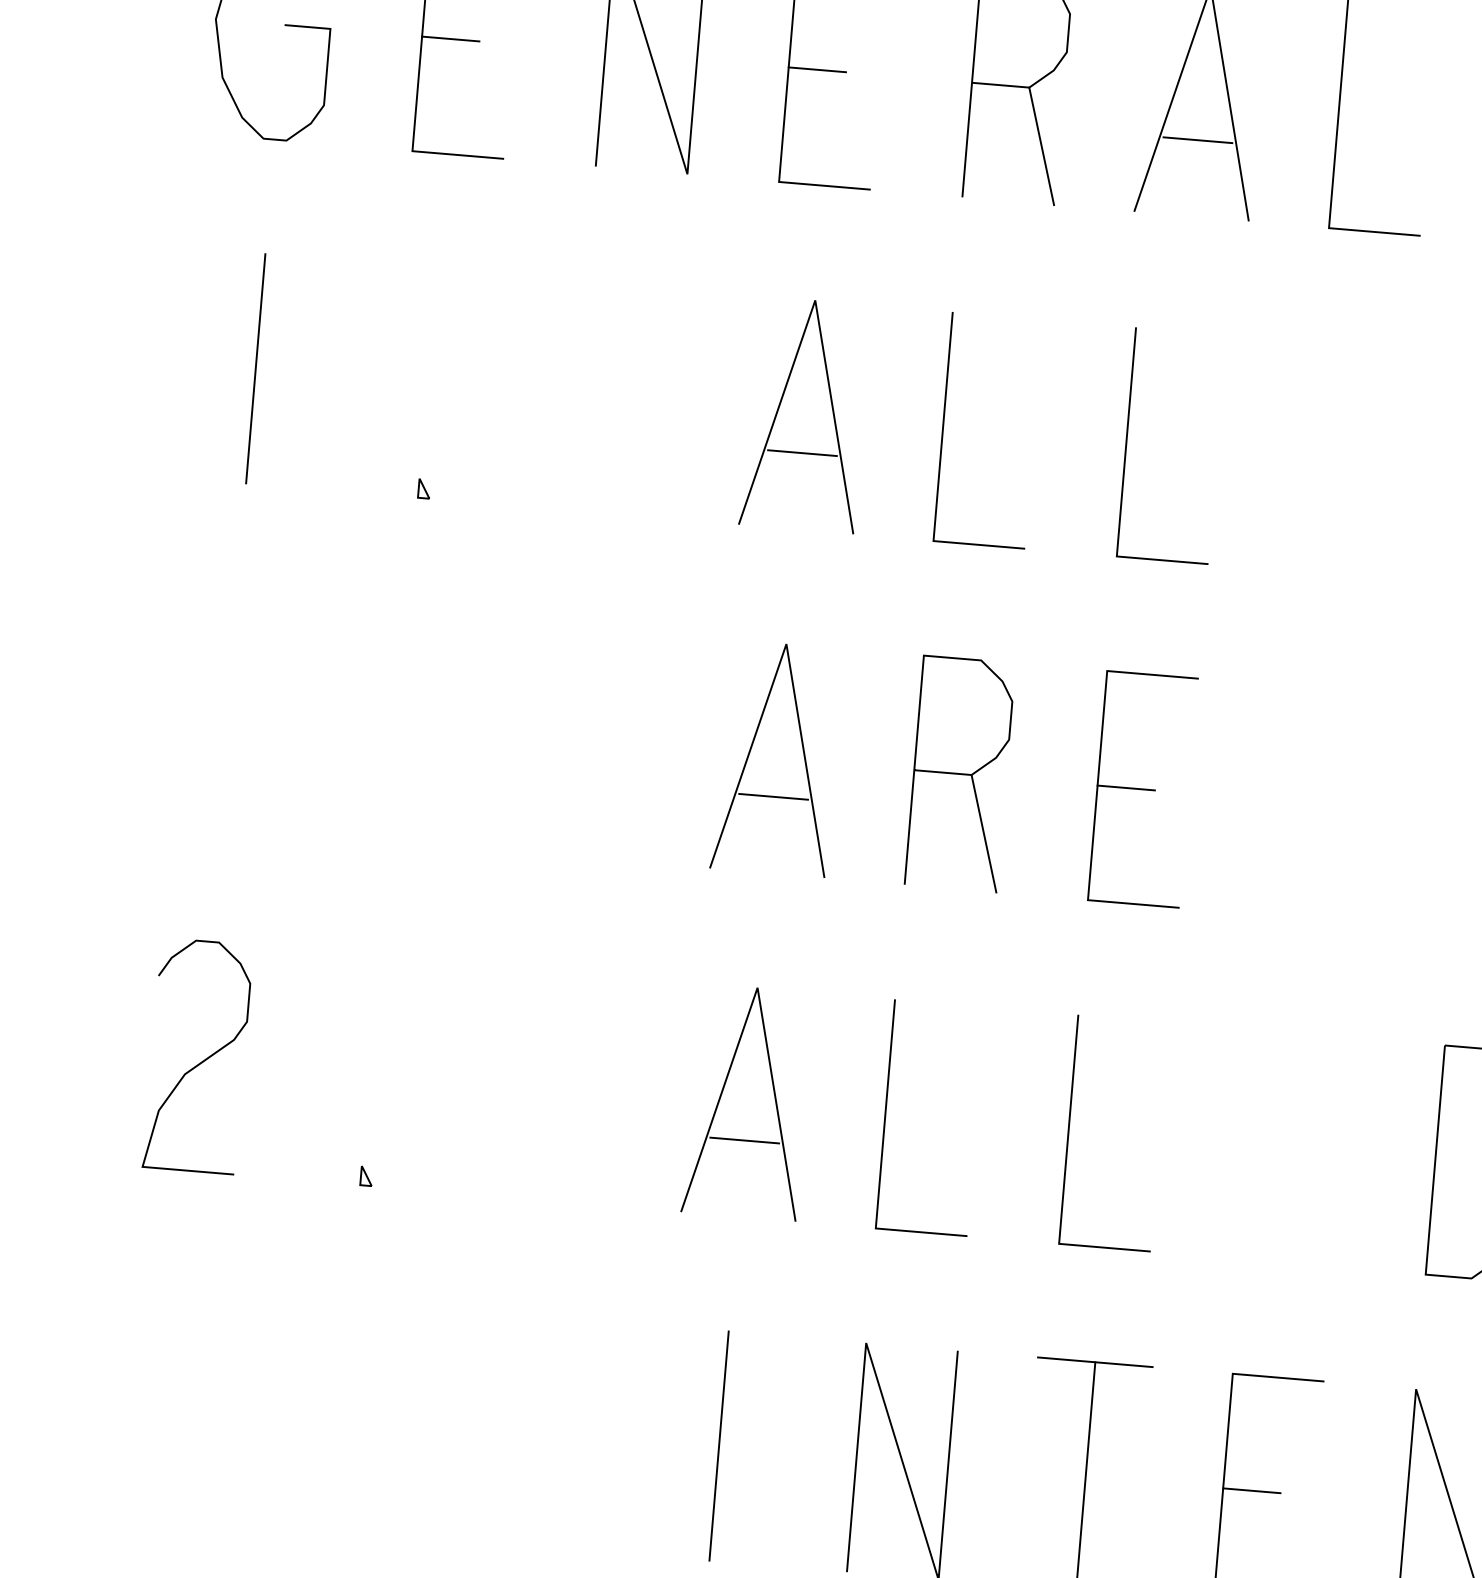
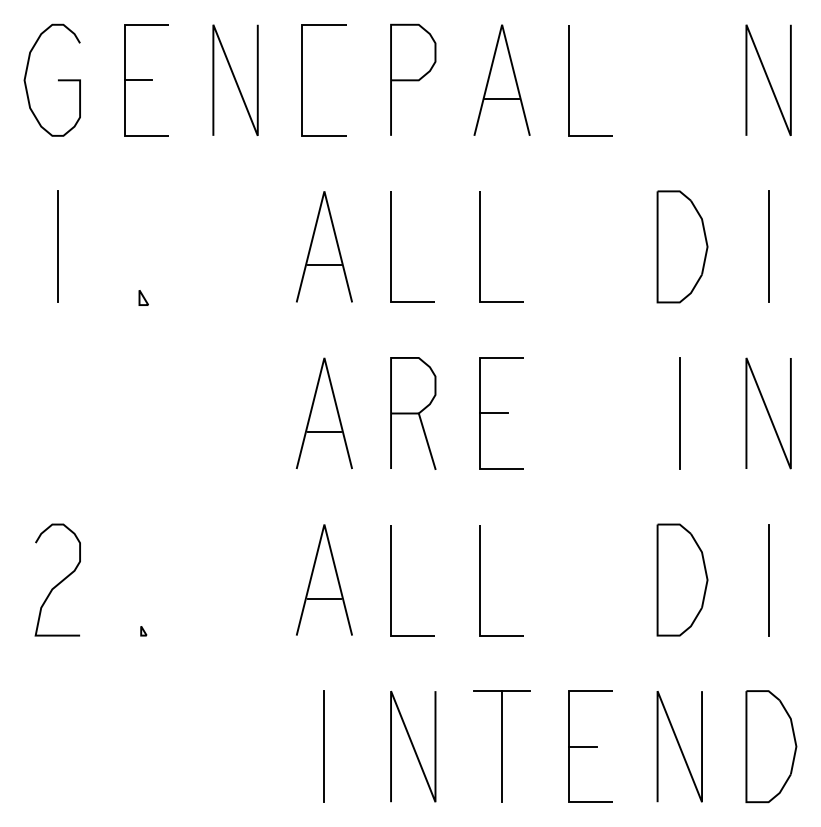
line: (816, 70) -> (315, 80), removed
line: (1040, 144) -> (426, 107), removed
part: (423, 487) -> (143, 297), size x1.6

